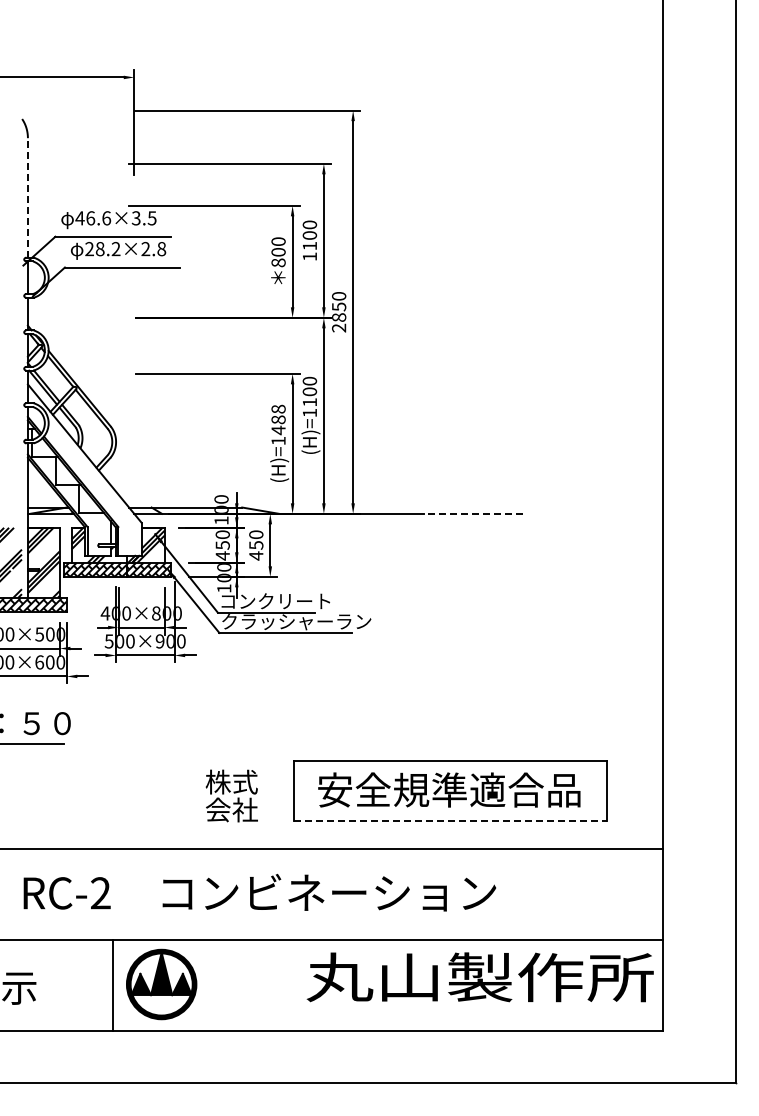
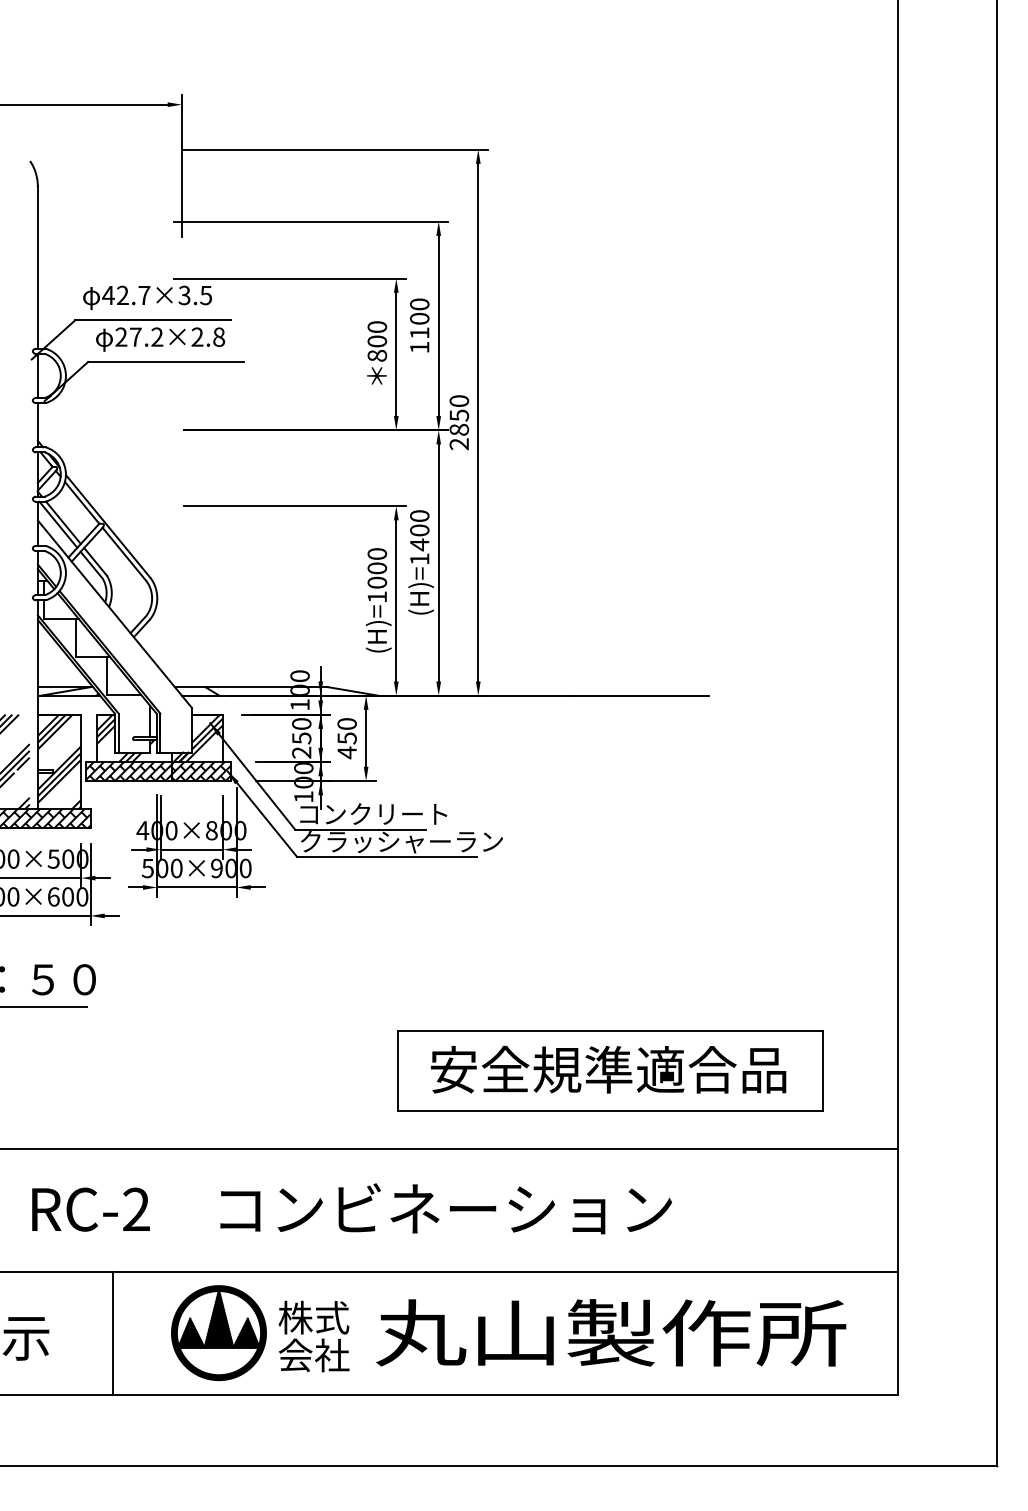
line: (27, 197) -> (37, 267), dashed -> solid
text: (98, 218) -> (133, 295), 46.6×3.5 -> 42.7×3.5
text: (99, 249) -> (134, 337), 28.2×2.8 -> 27.2×2.8
text: (309, 402) -> (419, 544), (H)=1100 -> (H)=1400
text: (278, 419) -> (377, 567), (H)=1488 -> (H)=1000
line: (473, 513) -> (641, 695), dashed -> solid
text: (222, 555) -> (301, 752), 450 -> 250
text: (231, 795) -> (313, 1335), moved
line: (450, 820) -> (610, 1111), dashed -> solid
text: (479, 977) -> (610, 1333), moved
line: (113, 984) -> (113, 1333), moved

